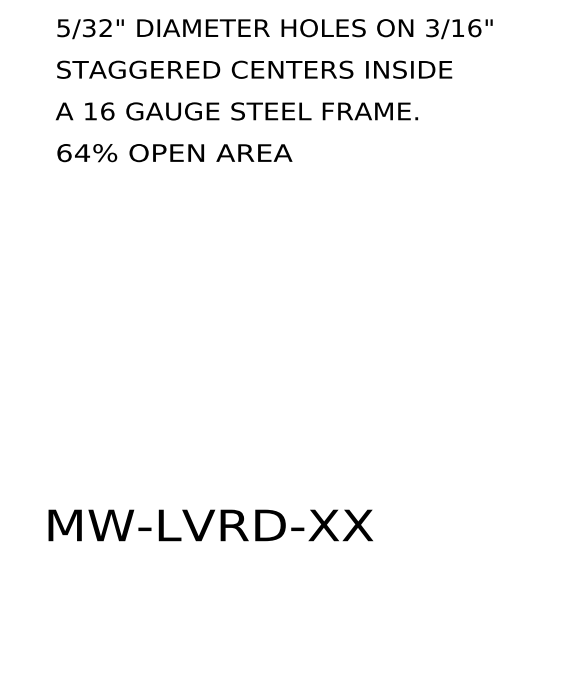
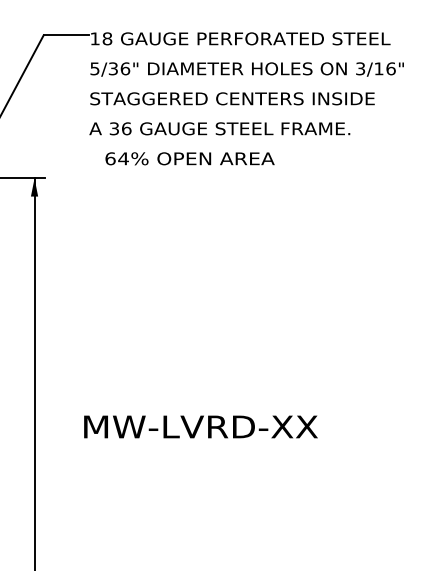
text: (106, 27) -> (125, 68), 5/32" -> 5/36"
text: (89, 110) -> (113, 128), 16 -> 36
text: (174, 152) -> (189, 158), moved

